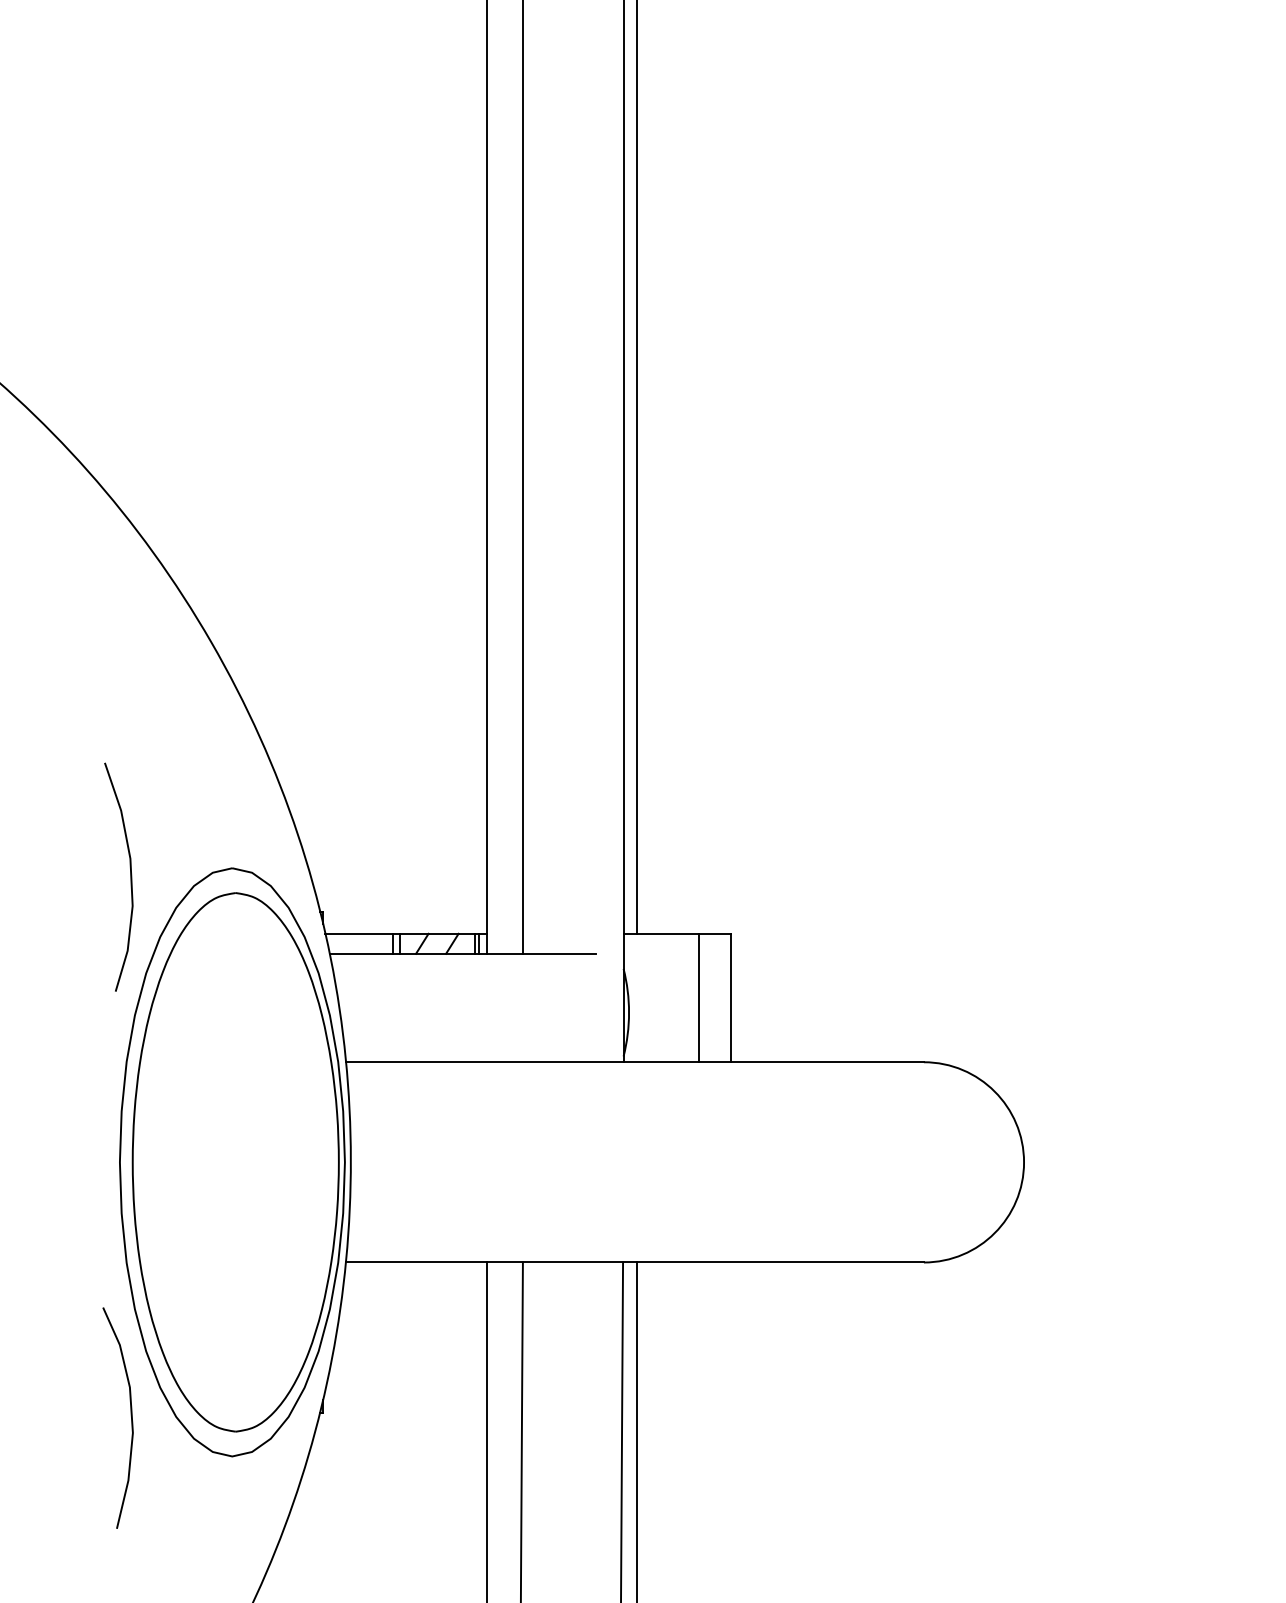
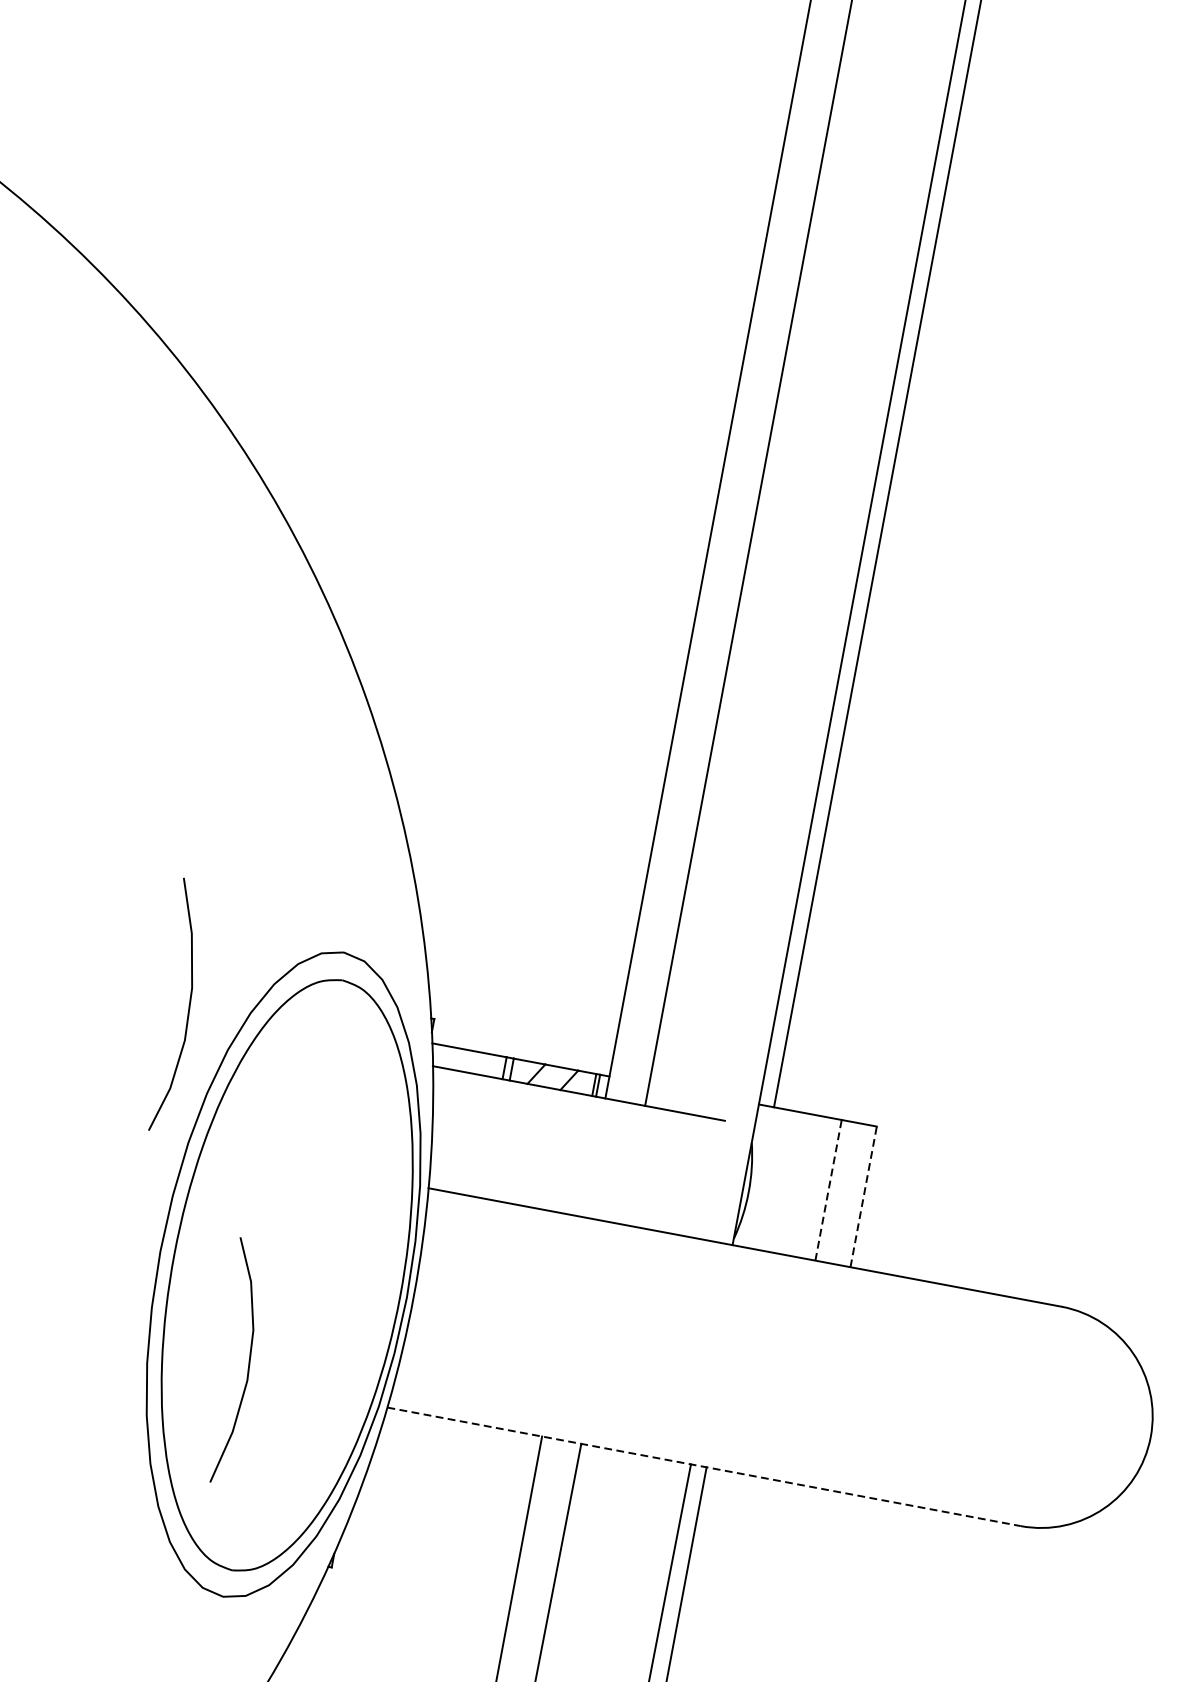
curve: (130, 876) -> (188, 1007), moved
line: (699, 997) -> (829, 1189), solid -> dashed
line: (731, 997) -> (864, 1196), solid -> dashed
line: (634, 1262) -> (703, 1466), solid -> dashed
curve: (130, 1415) -> (248, 1361), moved

